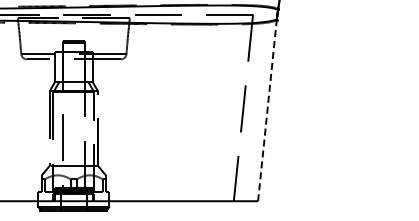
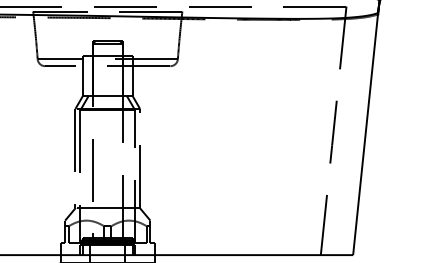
line: (267, 109) -> (365, 132), dashed -> solid

